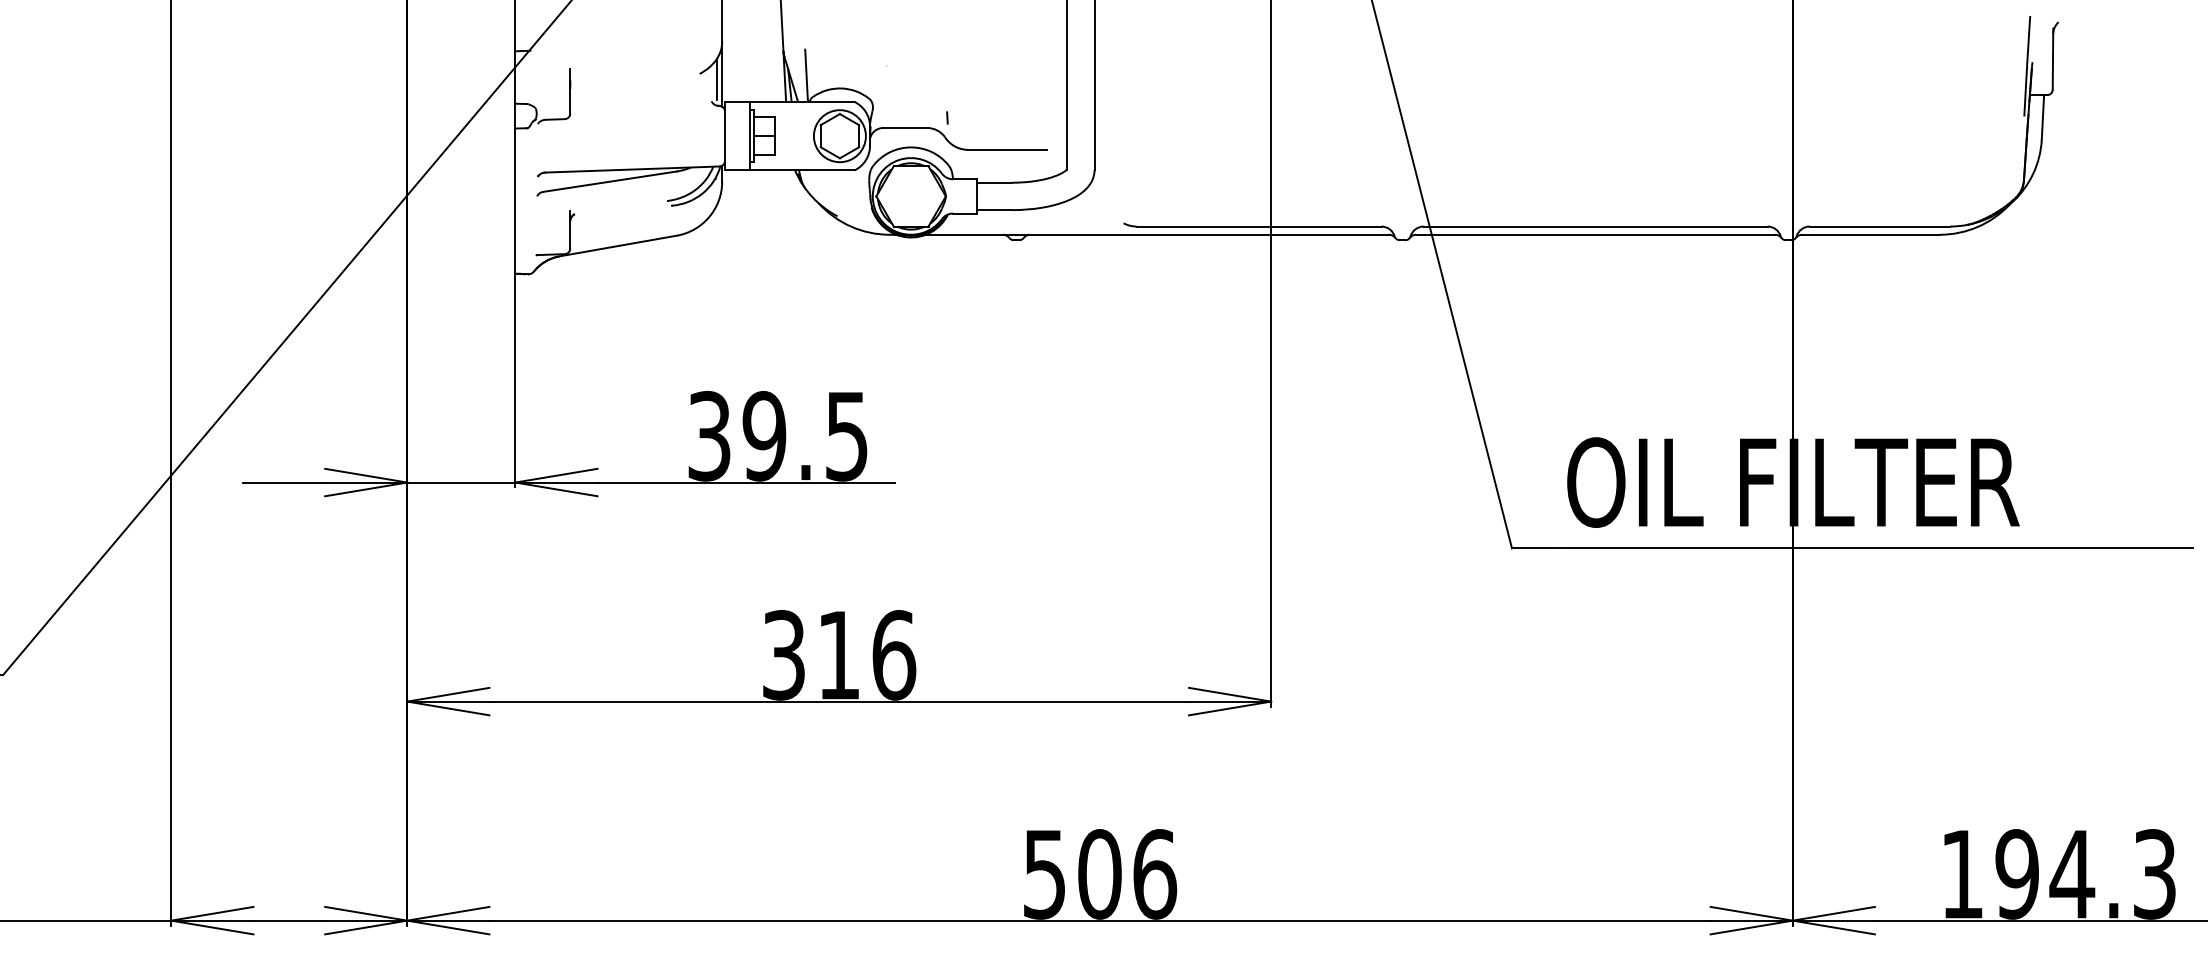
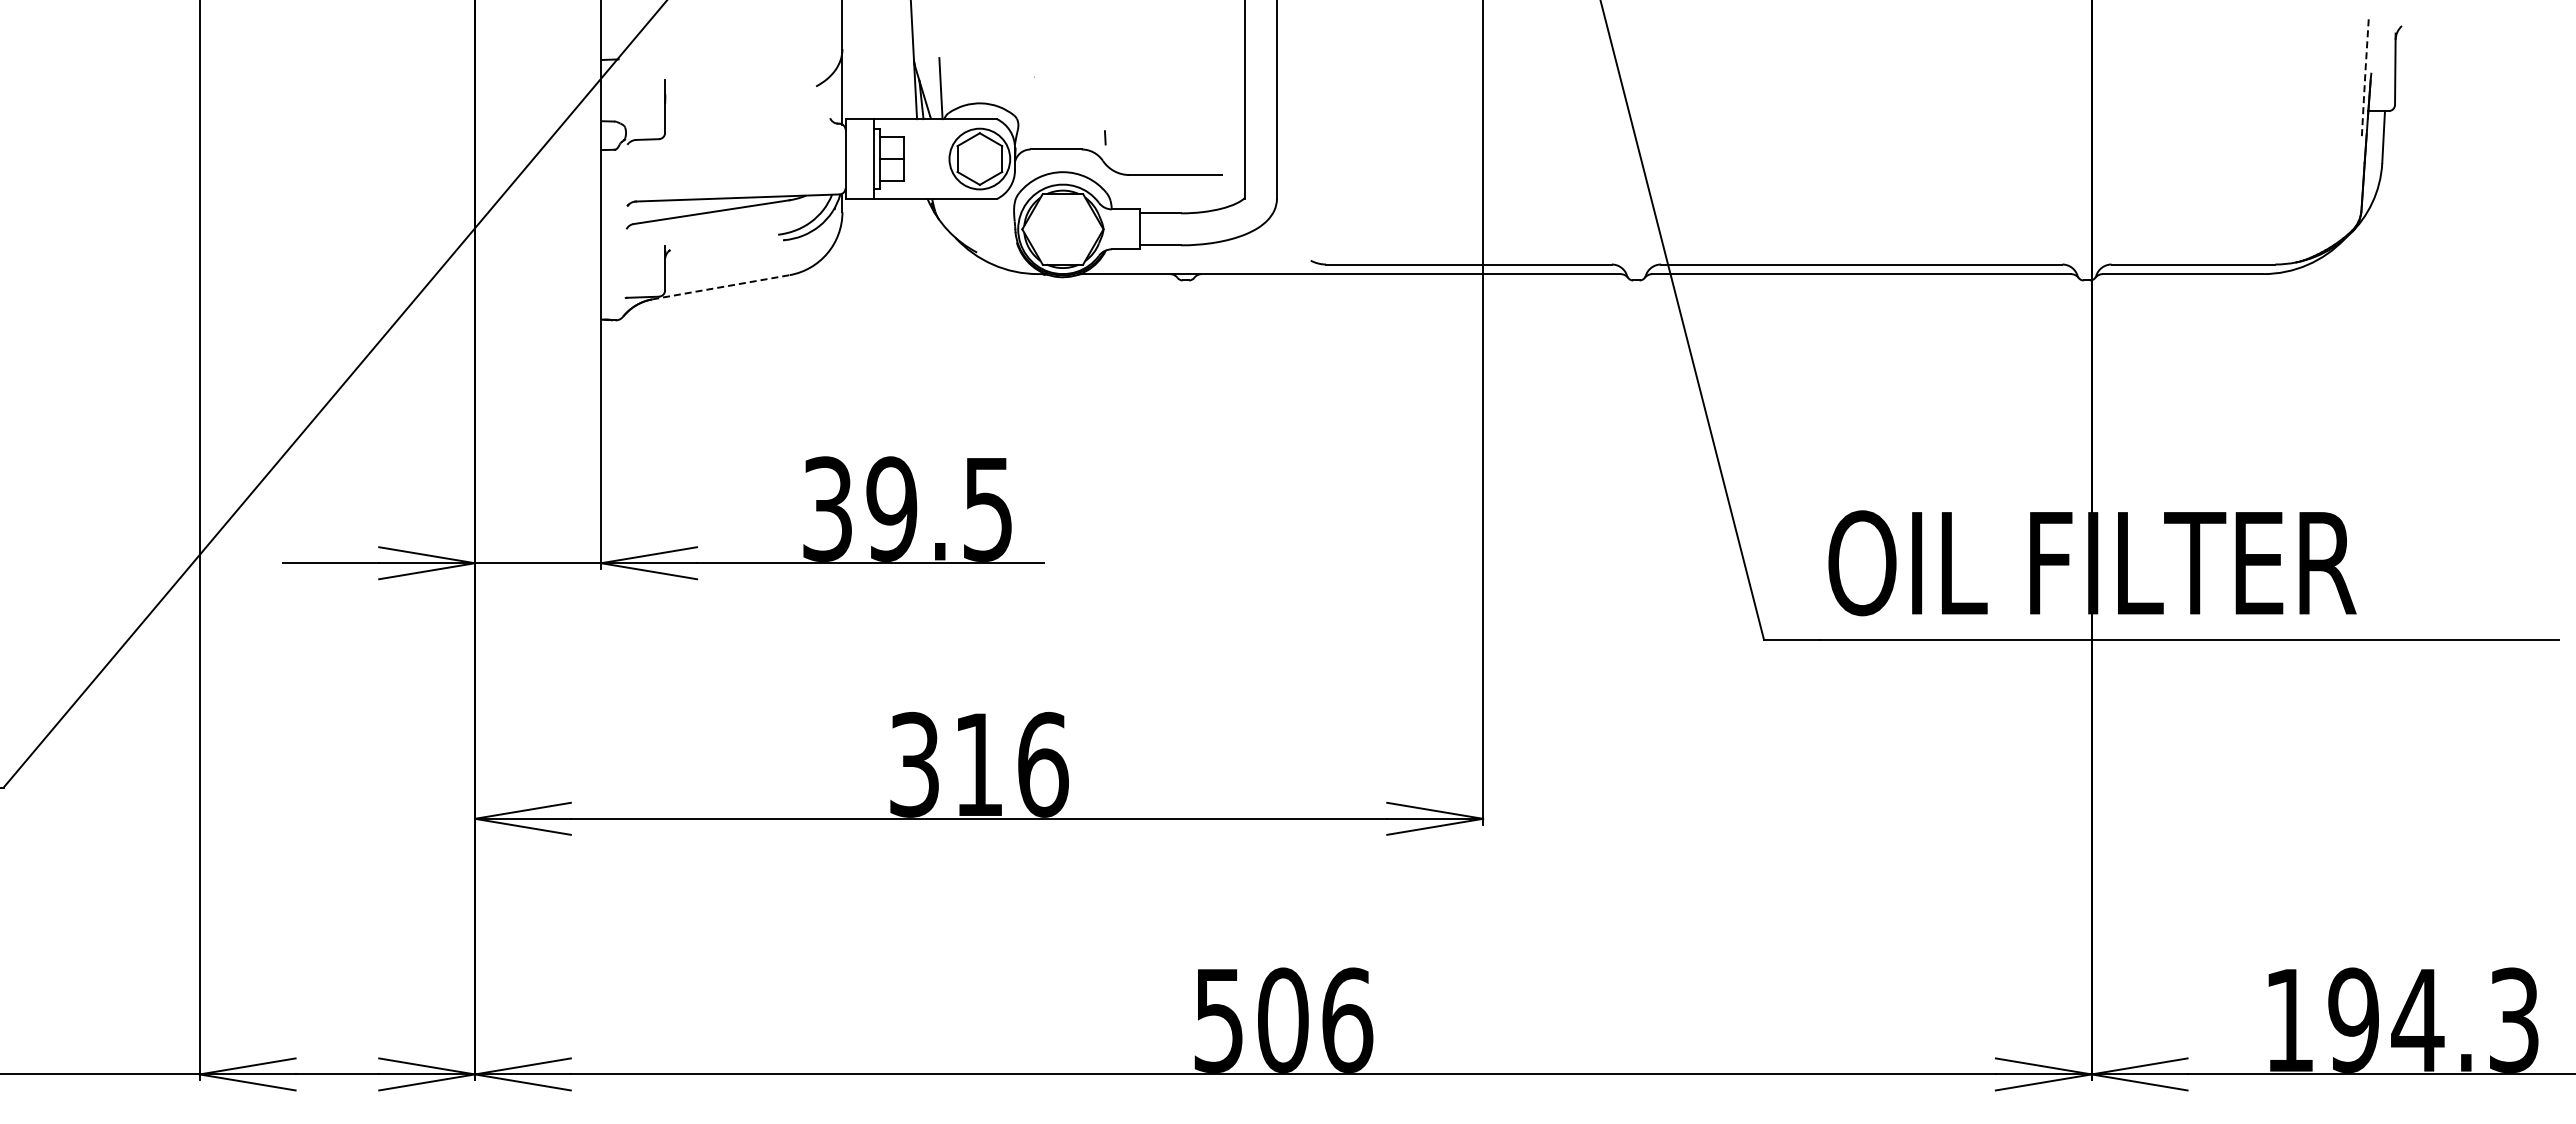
line: (2027, 65) -> (2365, 76), solid -> dashed
line: (717, 79) -> (836, 92), removed
line: (617, 246) -> (720, 287), solid -> dashed

